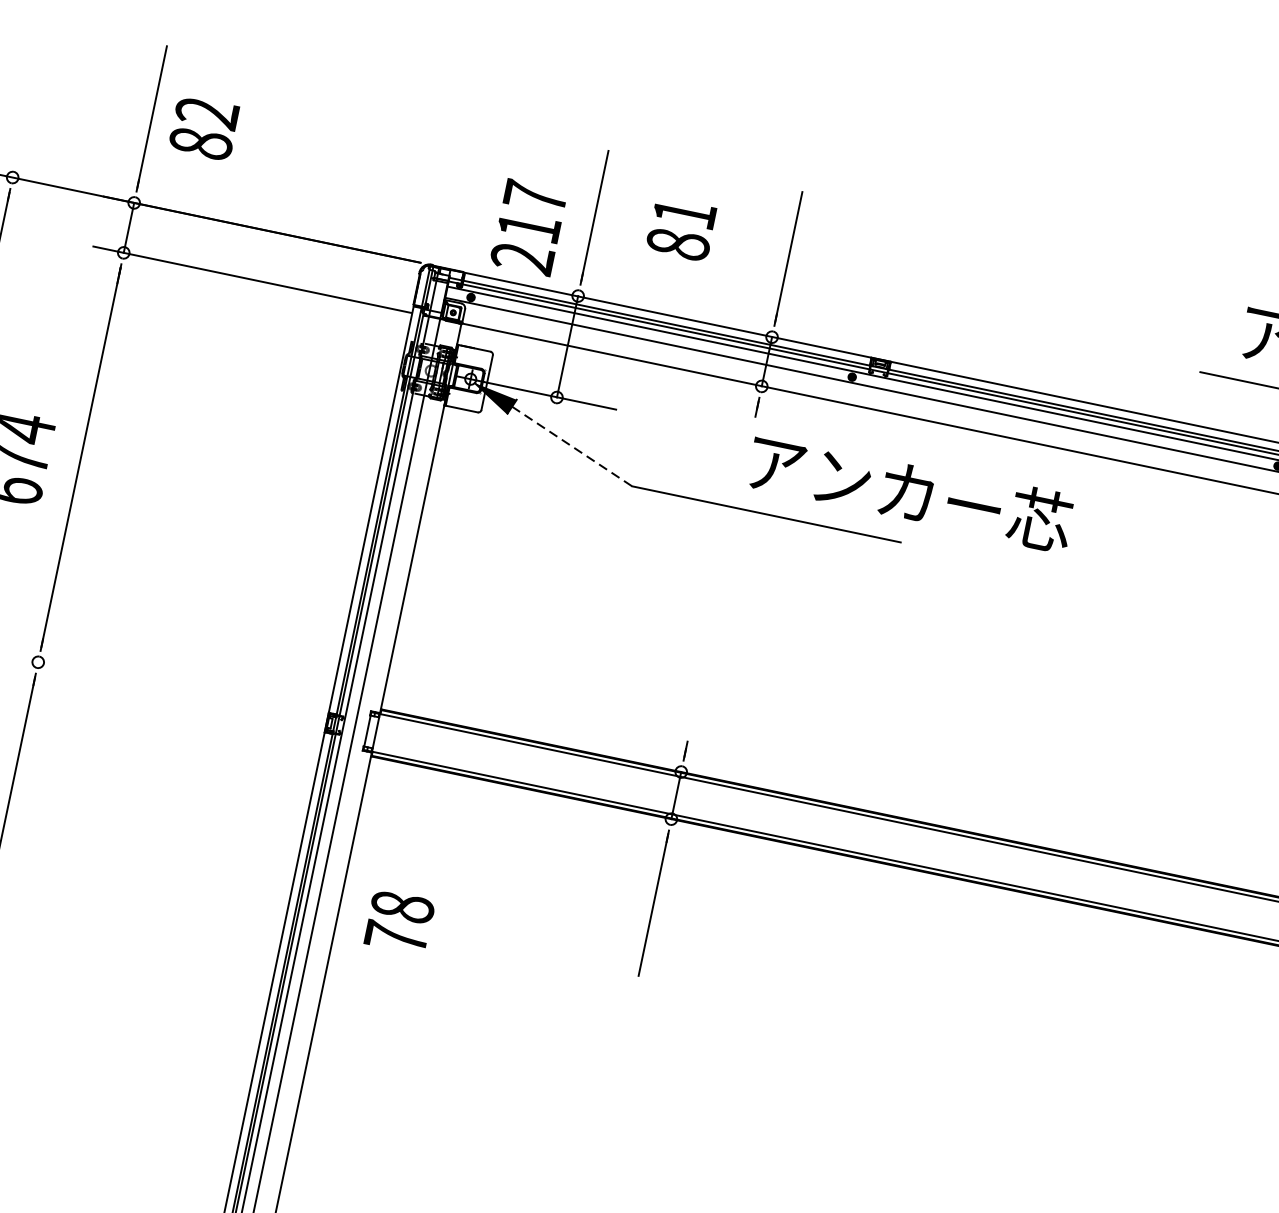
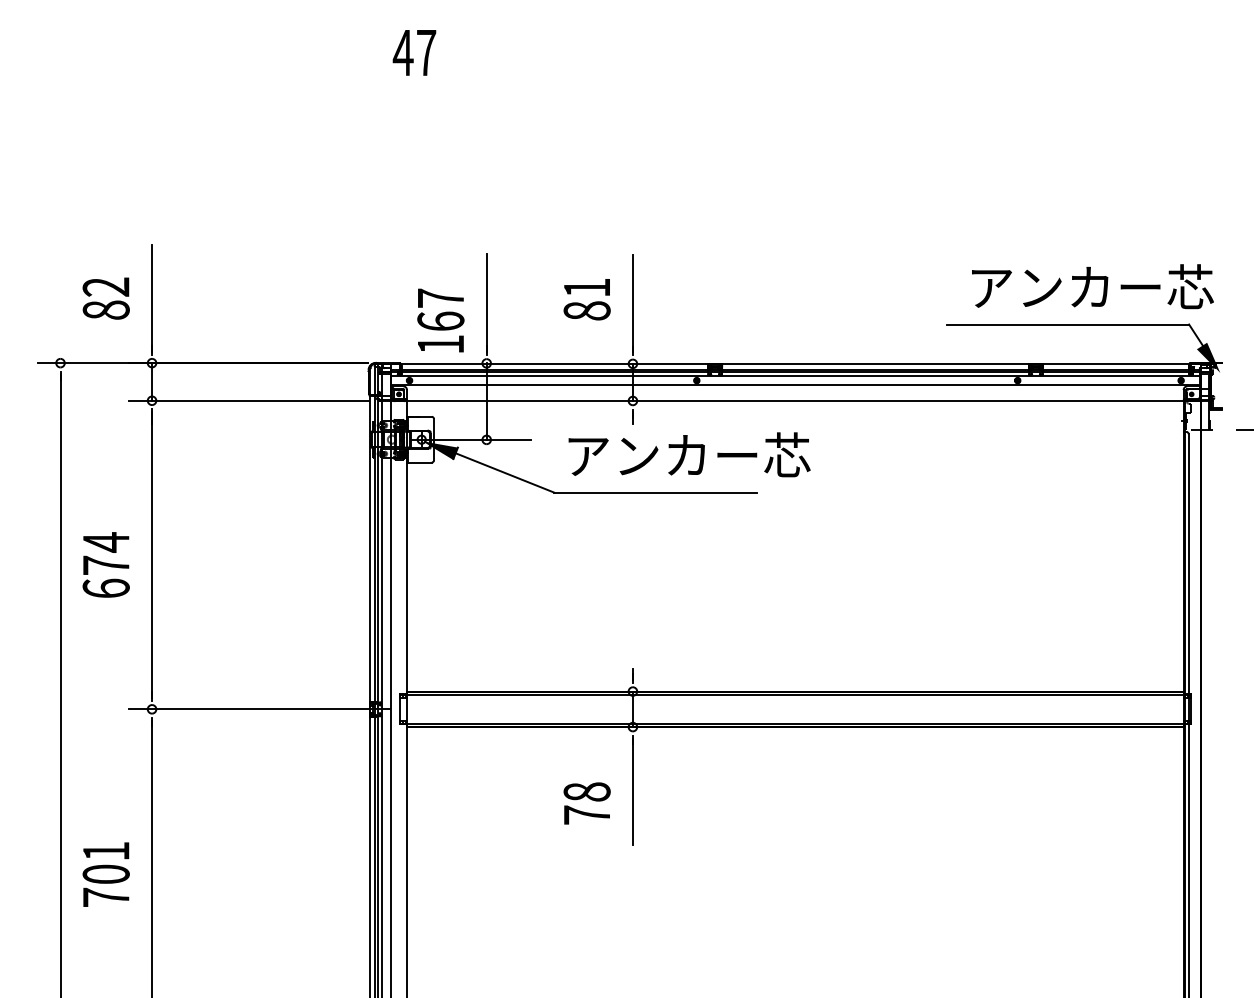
text: (203, 127) -> (105, 298), moved
text: (680, 228) -> (586, 299), moved
text: (525, 242) -> (440, 332), 217 -> 167
line: (572, 447) -> (505, 473), dashed -> solid
text: (910, 491) -> (689, 454), moved
line: (180, 692) -> (259, 709), added
text: (398, 922) -> (586, 803), moved

